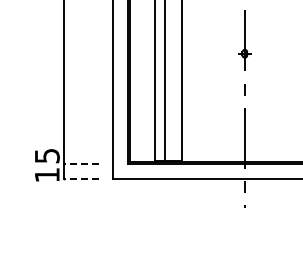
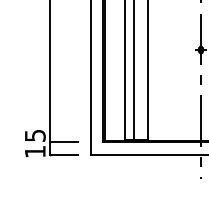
line: (80, 164) -> (63, 142), dashed -> solid
line: (80, 178) -> (63, 154), dashed -> solid

